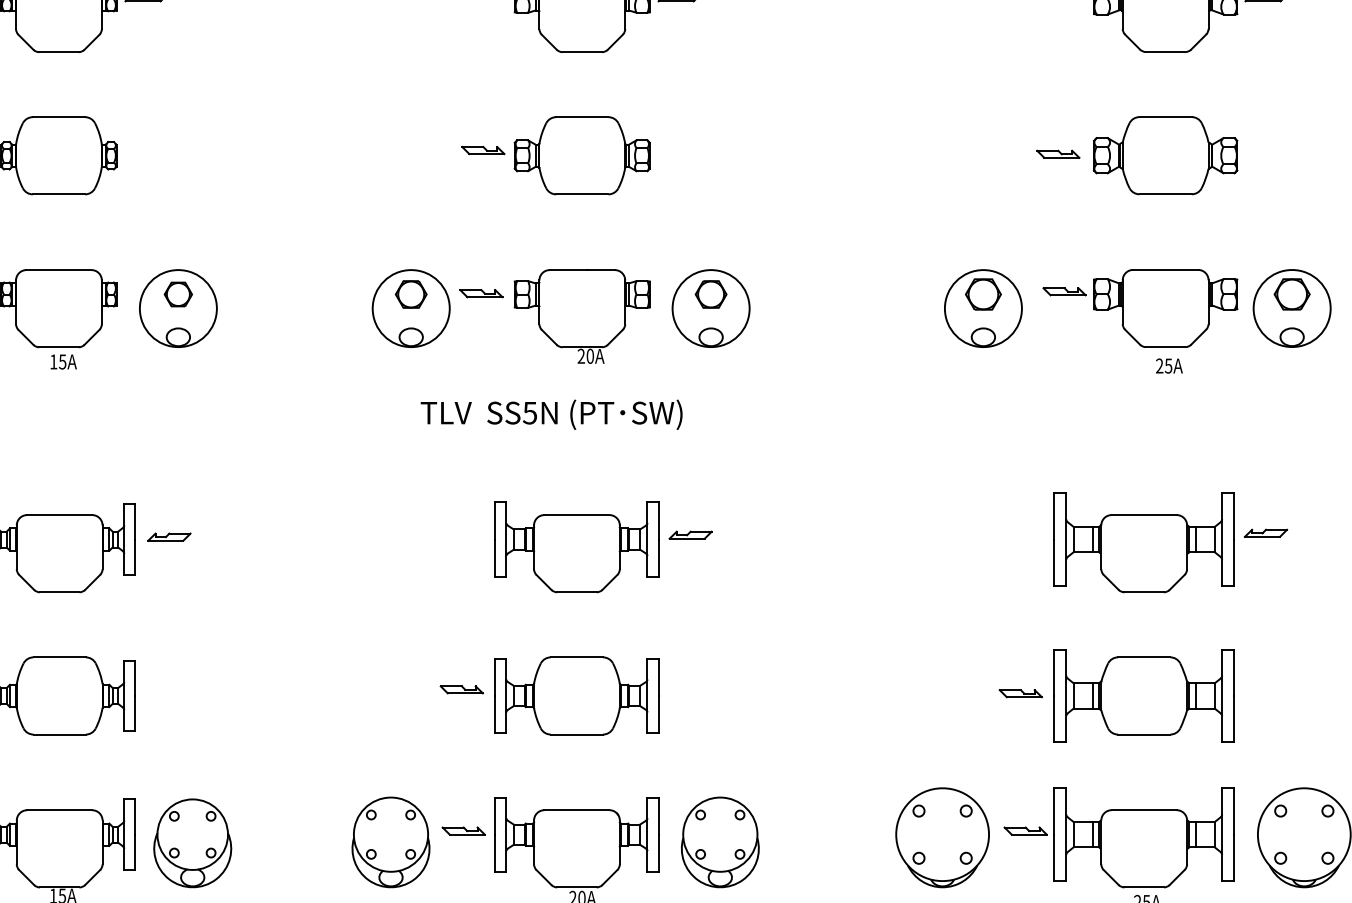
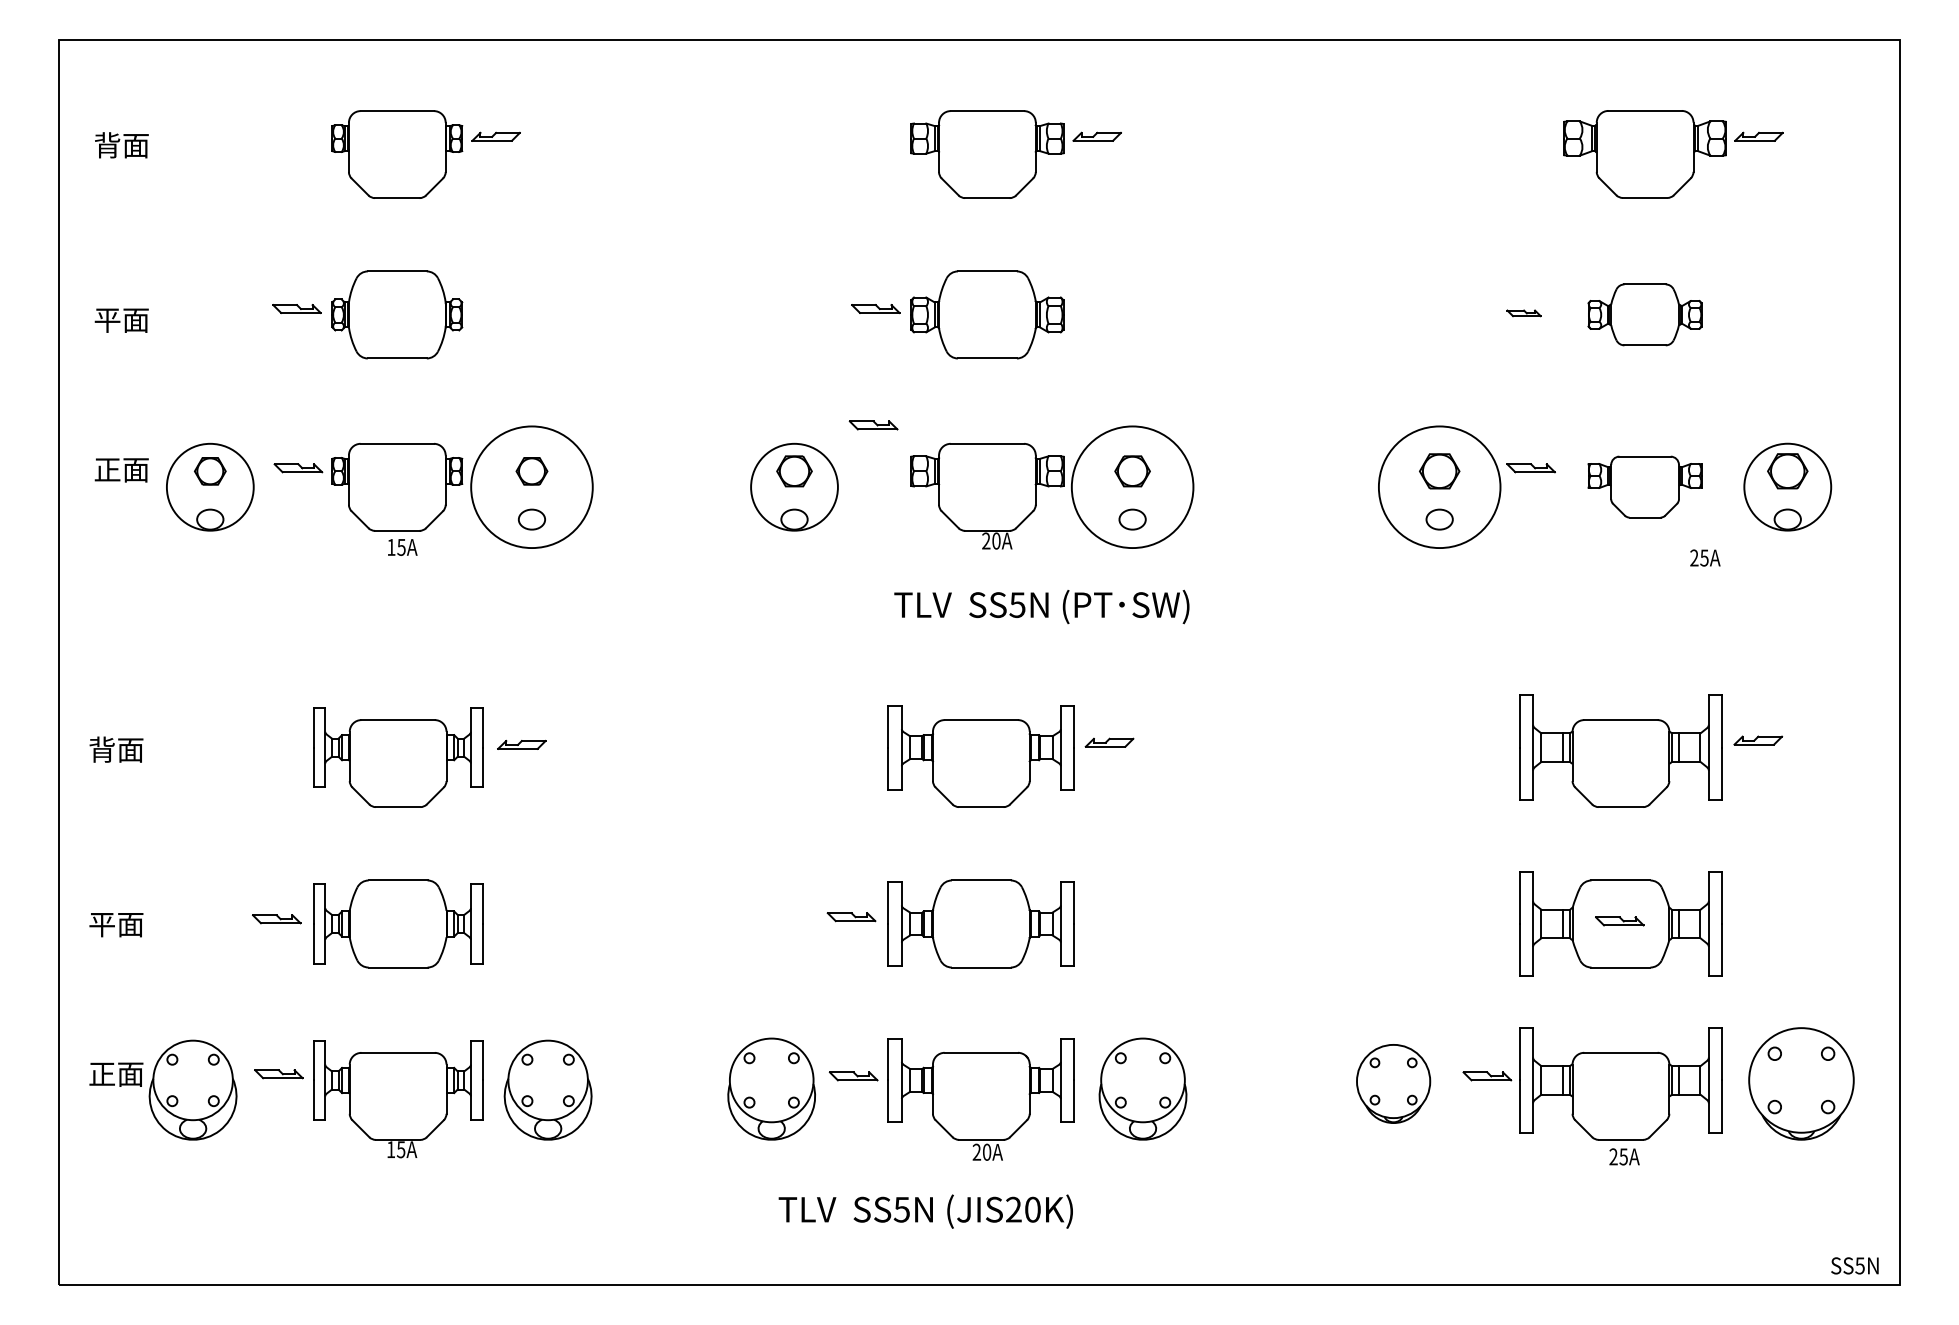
part: (1057, 154) -> (1523, 313), size x0.7
part: (1165, 155) -> (1644, 314), size x0.7
part: (481, 293) -> (873, 425), moved
circle: (177, 307) -> (531, 486), size x1.4
circle: (710, 307) -> (1132, 486), size x1.4
circle: (983, 307) -> (1439, 486), size x1.4
part: (1165, 307) -> (1644, 486), size x0.7
text: (1169, 365) -> (1705, 557), moved
text: (551, 414) -> (1041, 606), moved
part: (1020, 693) -> (1619, 921), moved
part: (942, 837) -> (1393, 1083), size x0.7

